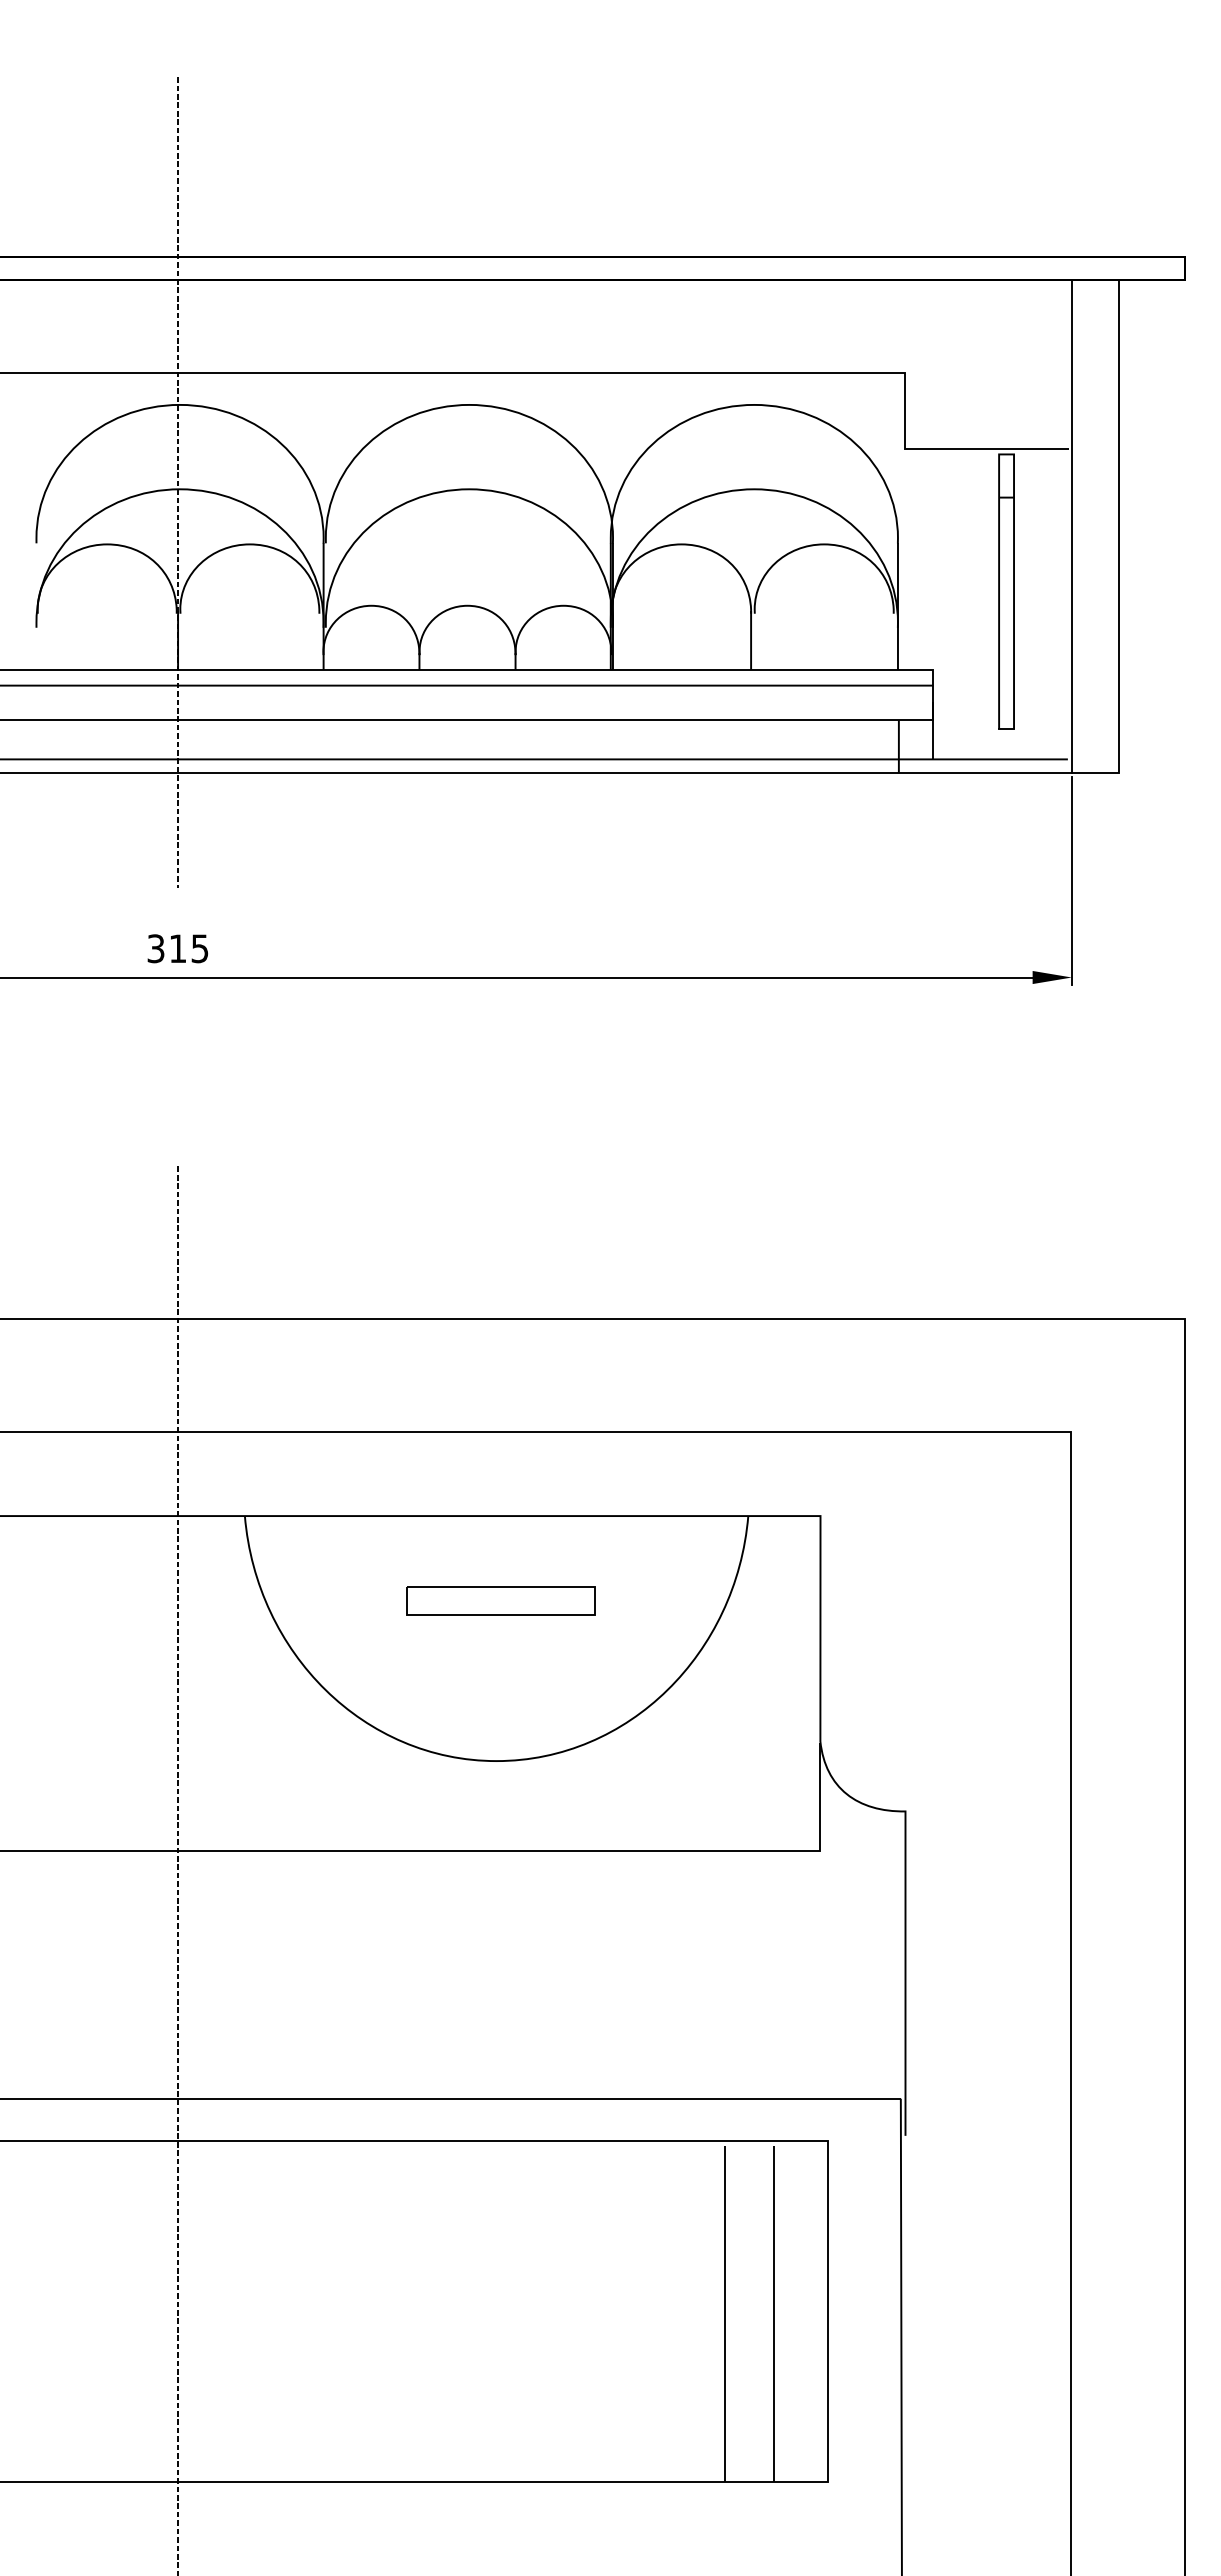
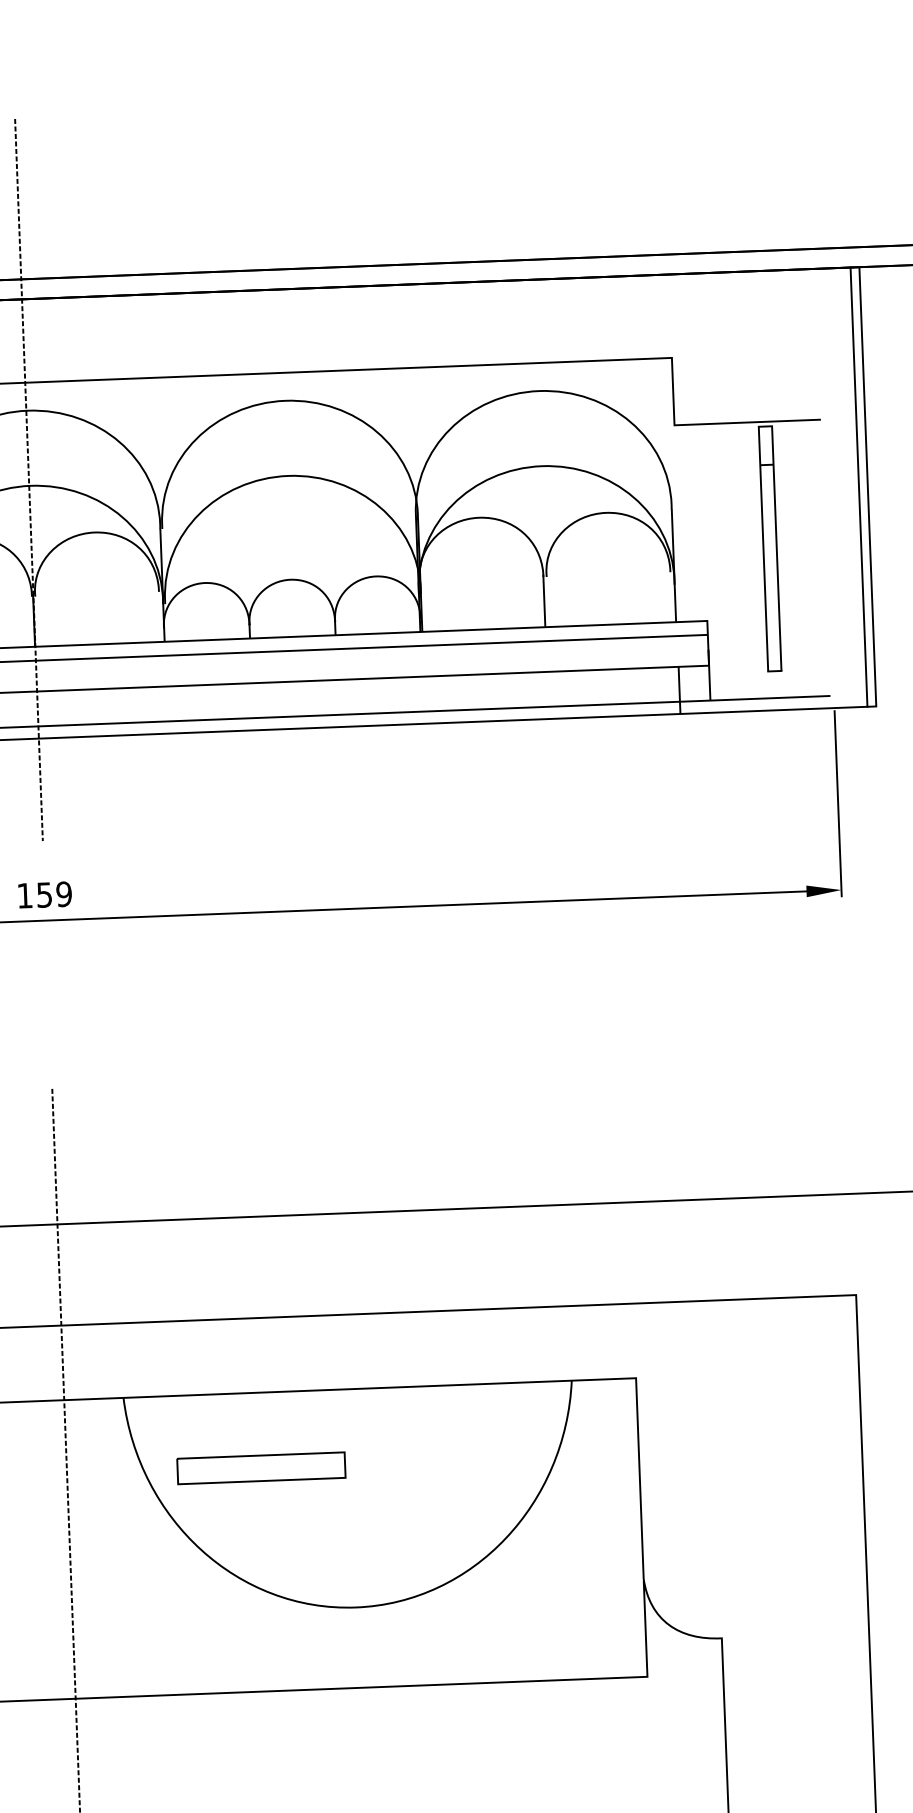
line: (1071, 526) -> (858, 487), moved
text: (177, 948) -> (44, 894), 315 -> 159
part: (500, 1600) -> (260, 1467), moved

